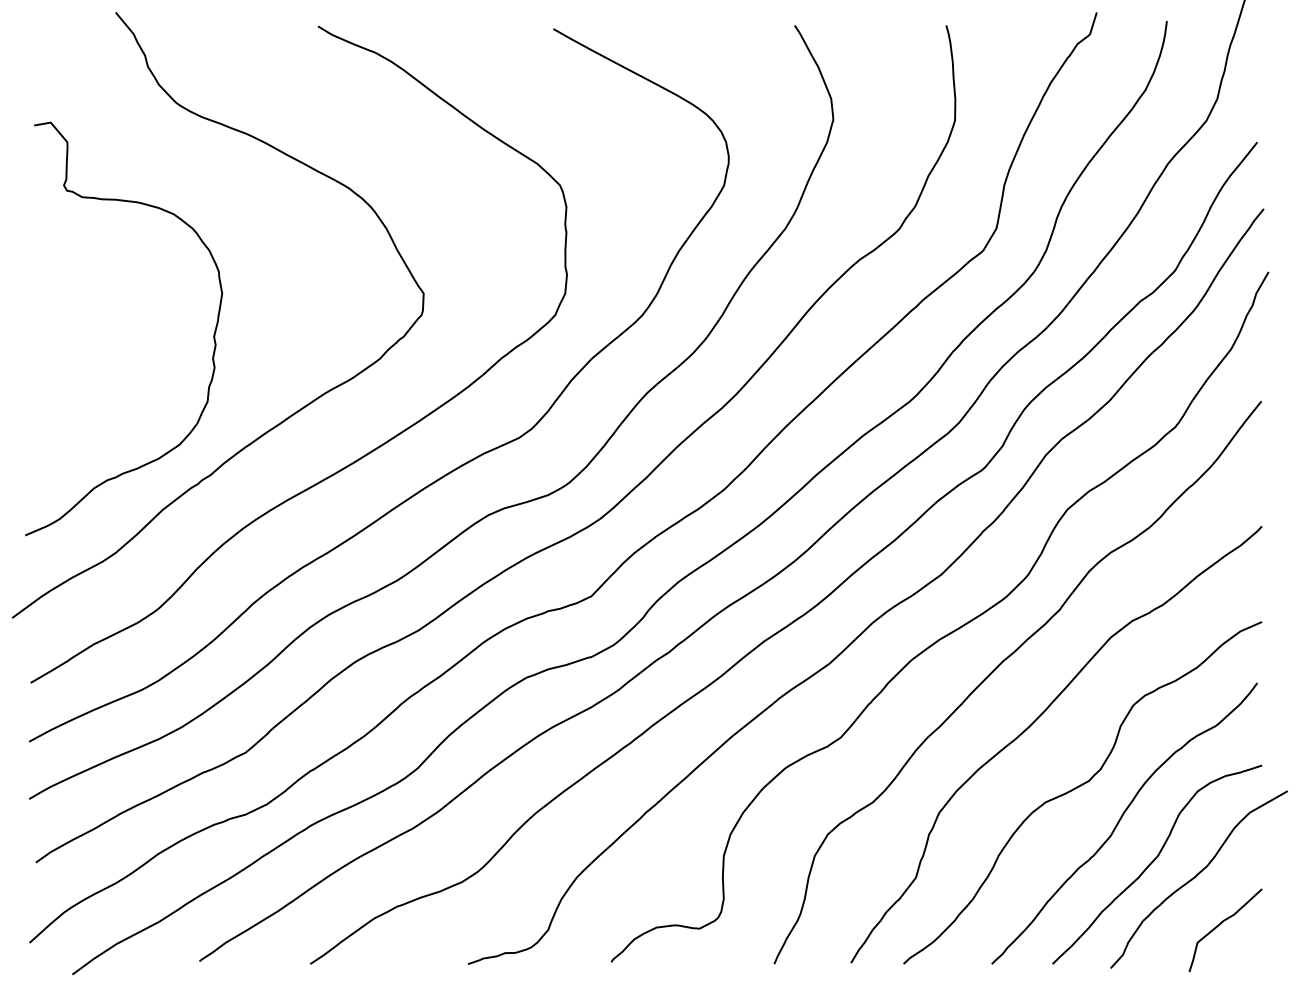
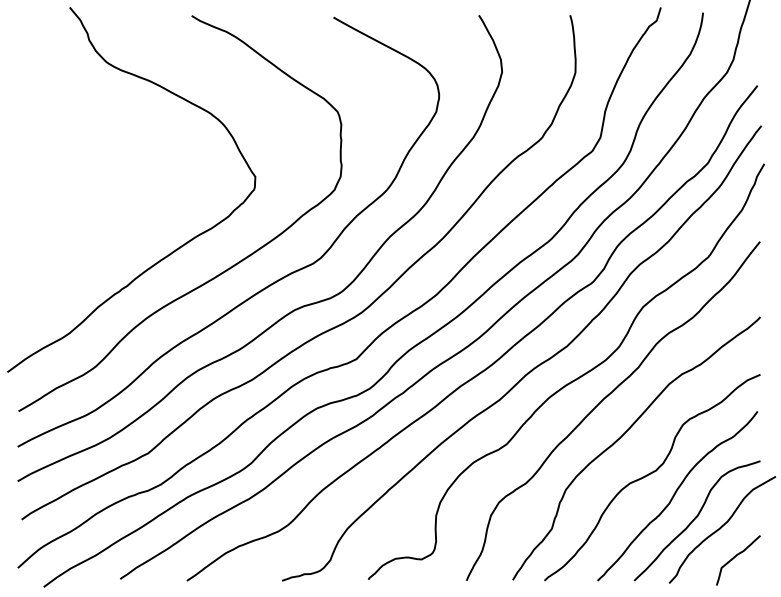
curve: (213, 332) -> (128, 200), removed

